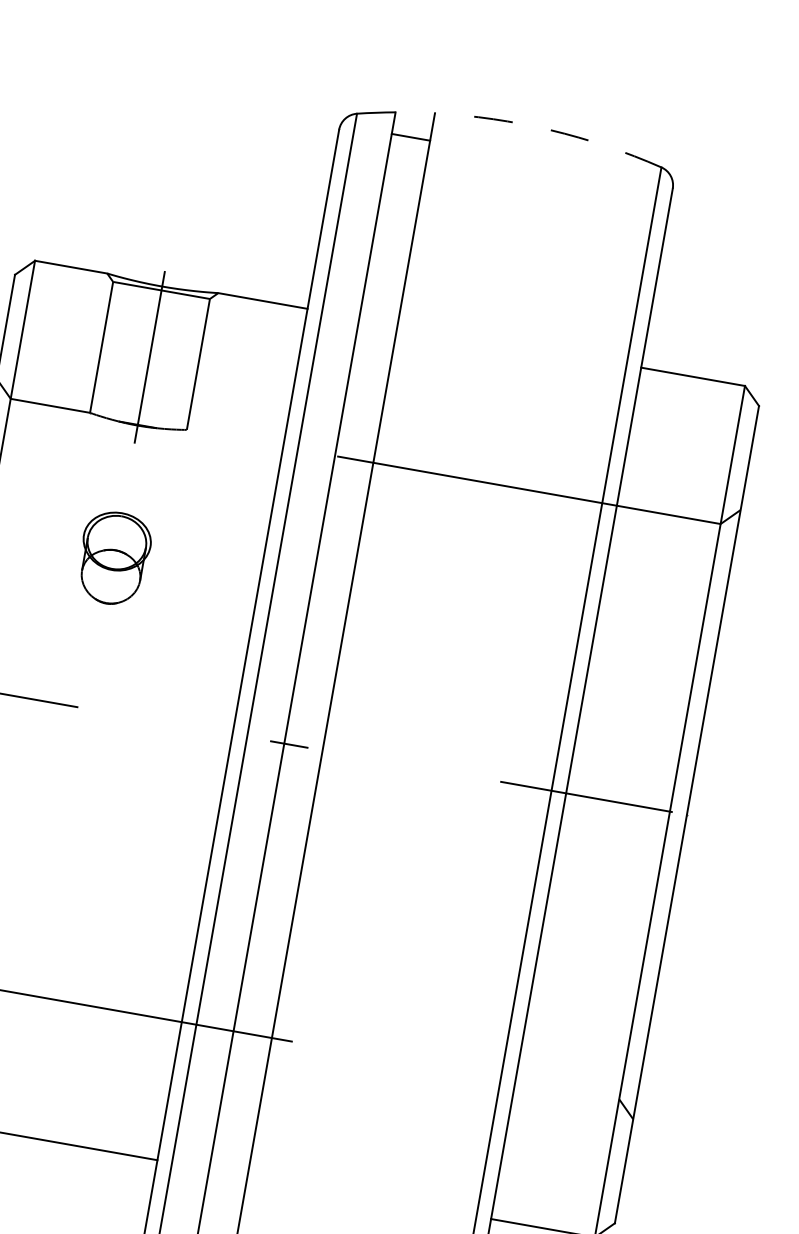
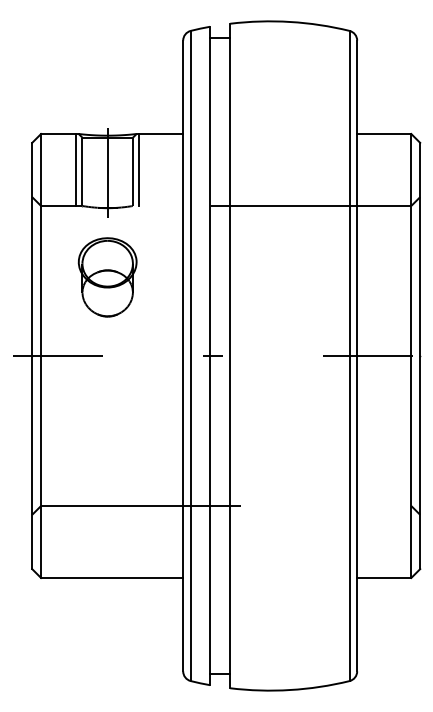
arc: (551, 129) -> (290, 21), dashed -> solid
line: (90, 342) -> (76, 170), added
line: (209, 363) -> (138, 170), added
part: (113, 558) -> (107, 277), size x1.67

